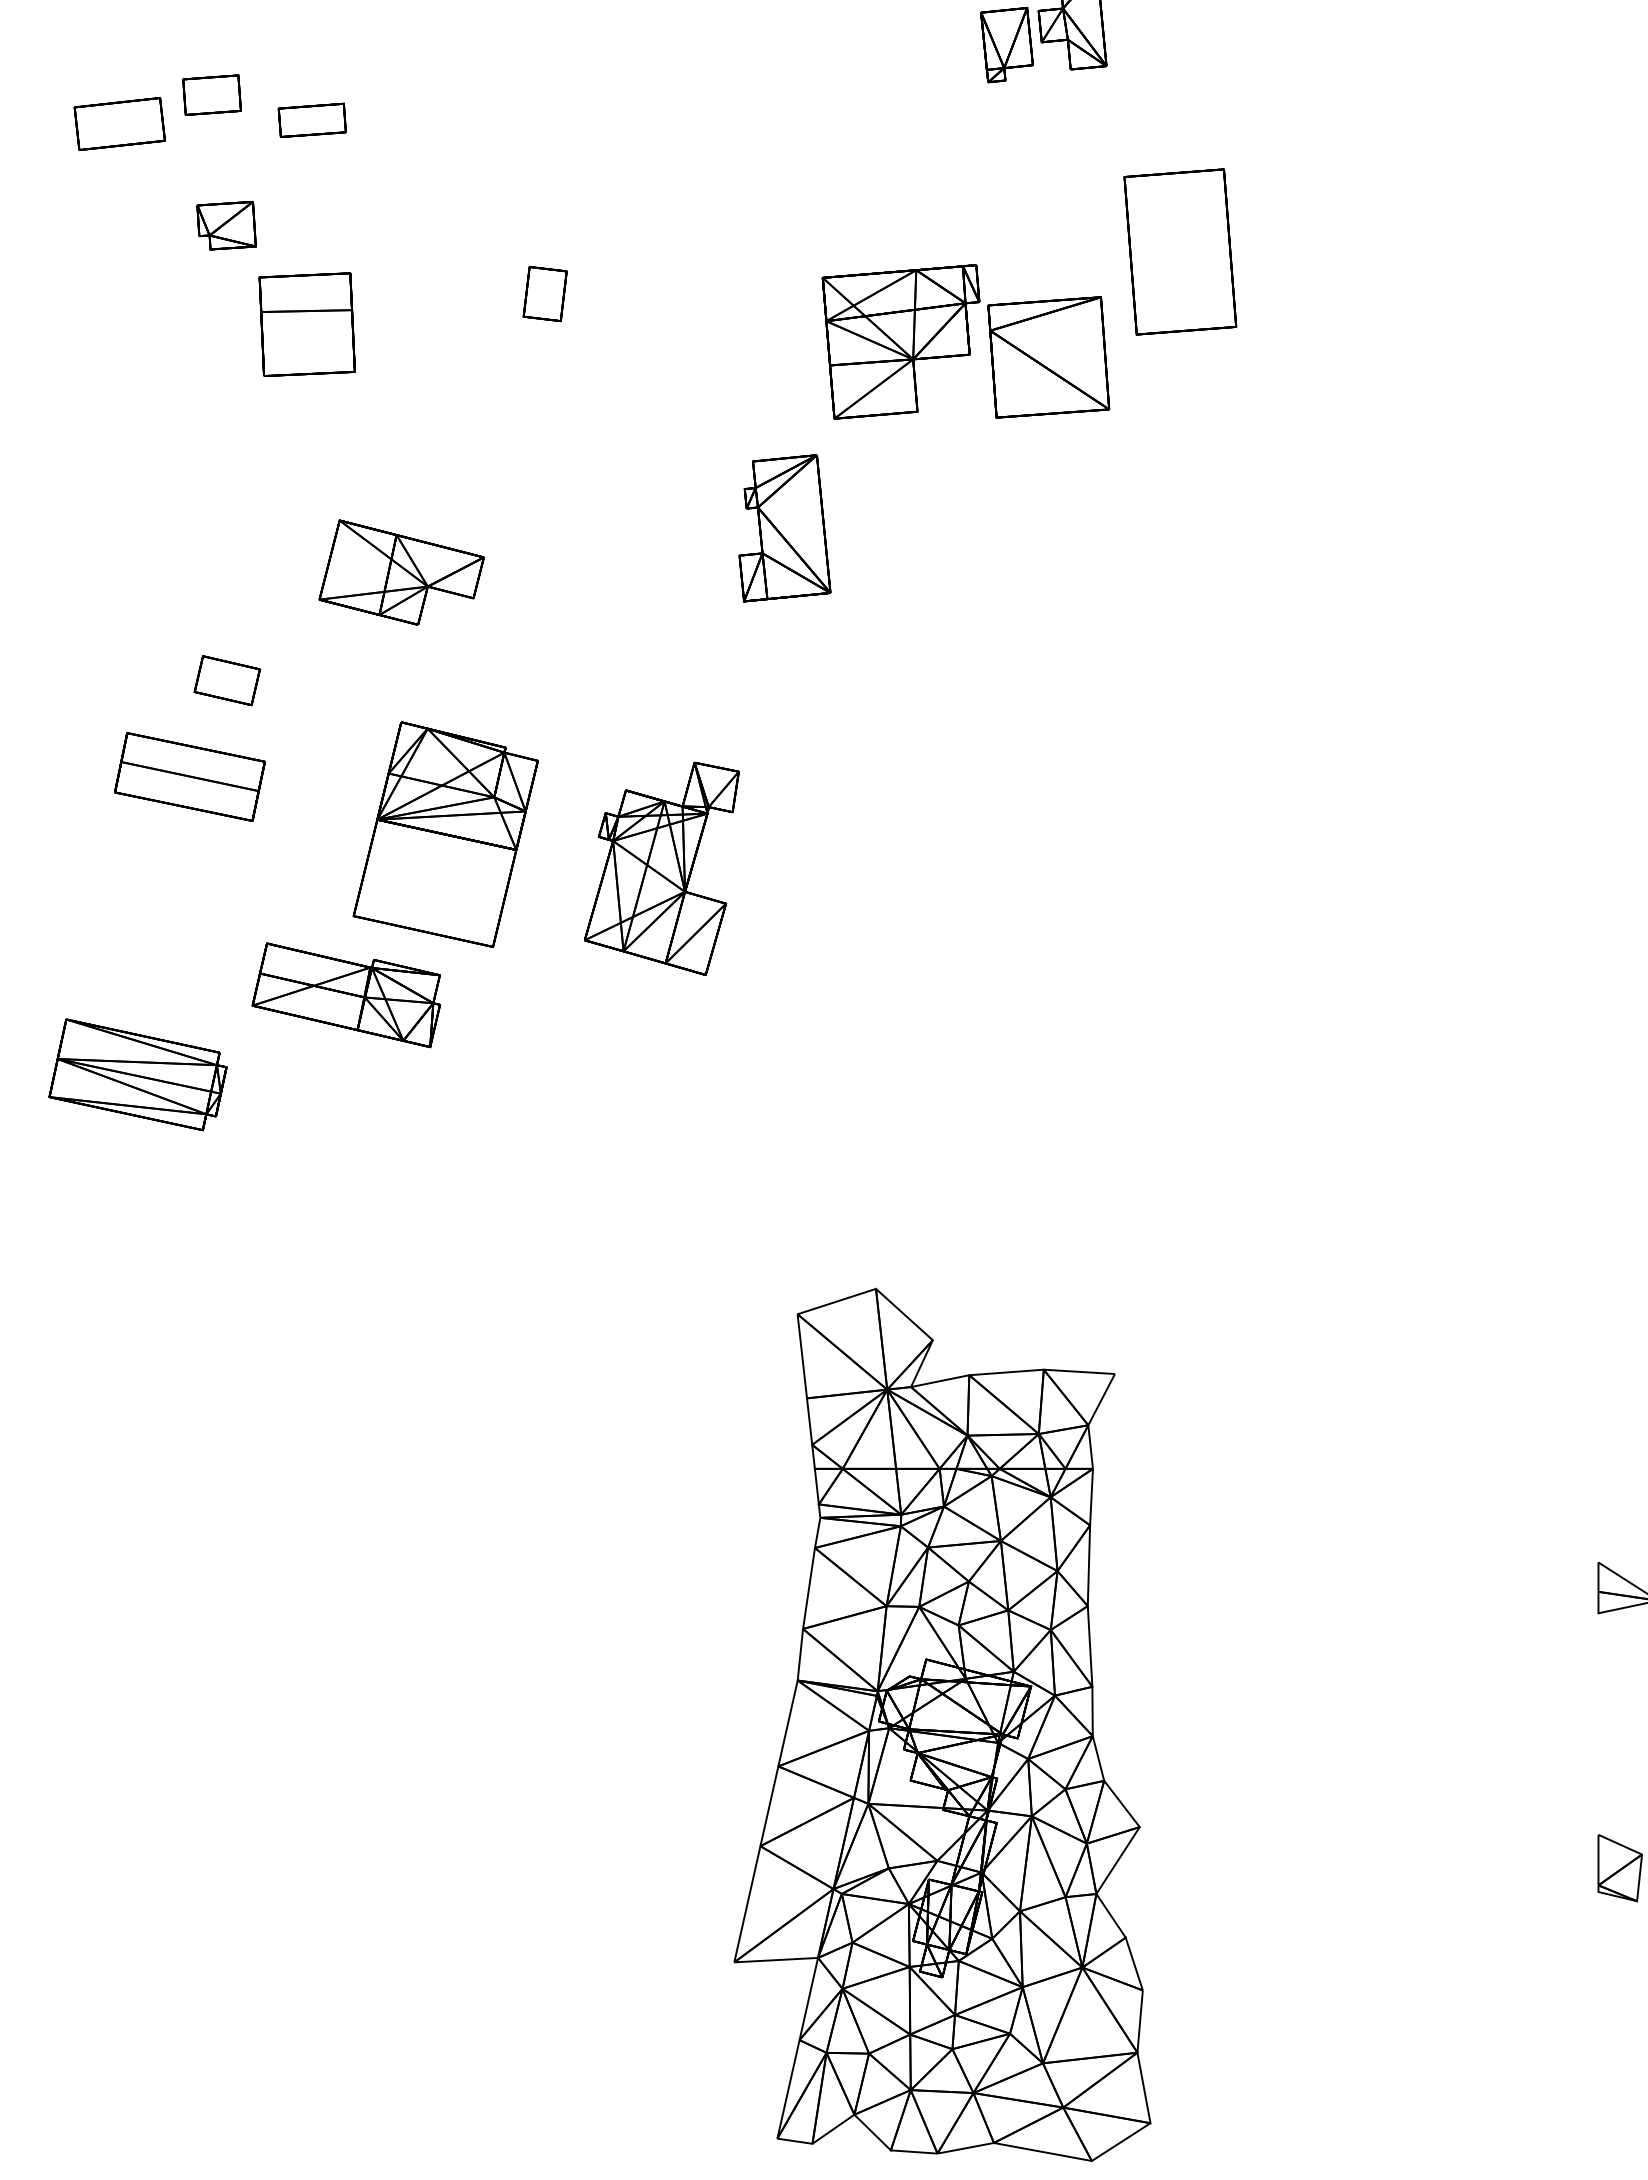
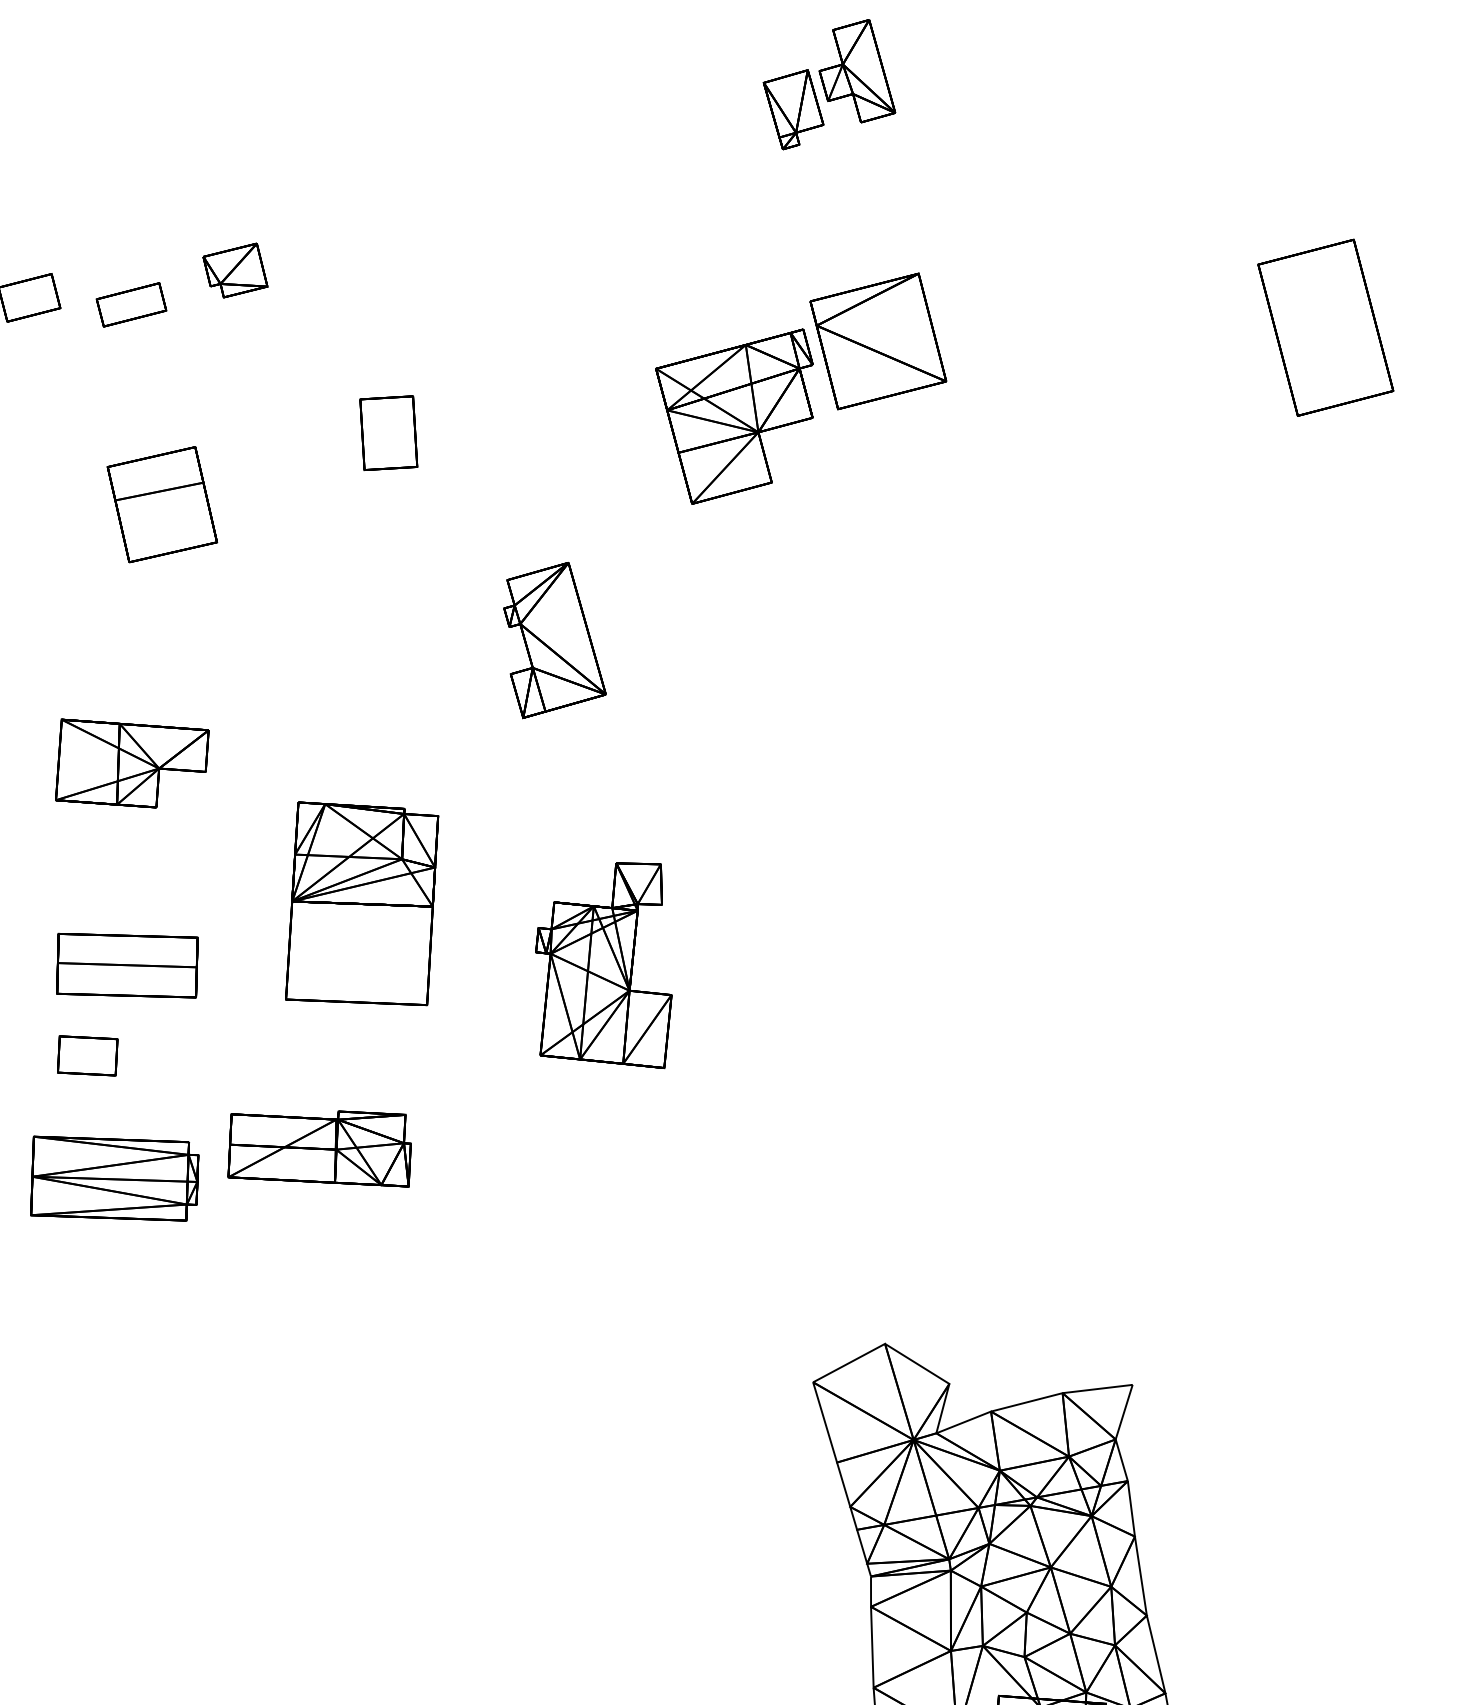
part: (226, 225) -> (235, 271), moved
part: (1180, 251) -> (1325, 327), moved
part: (544, 293) -> (387, 432), size x1.43
part: (1048, 357) -> (878, 341), moved
part: (784, 528) -> (549, 639), moved
part: (401, 572) -> (131, 759), moved
part: (226, 680) -> (86, 1055), moved
part: (445, 834) -> (361, 903), moved
part: (137, 1074) -> (112, 1177), moved

